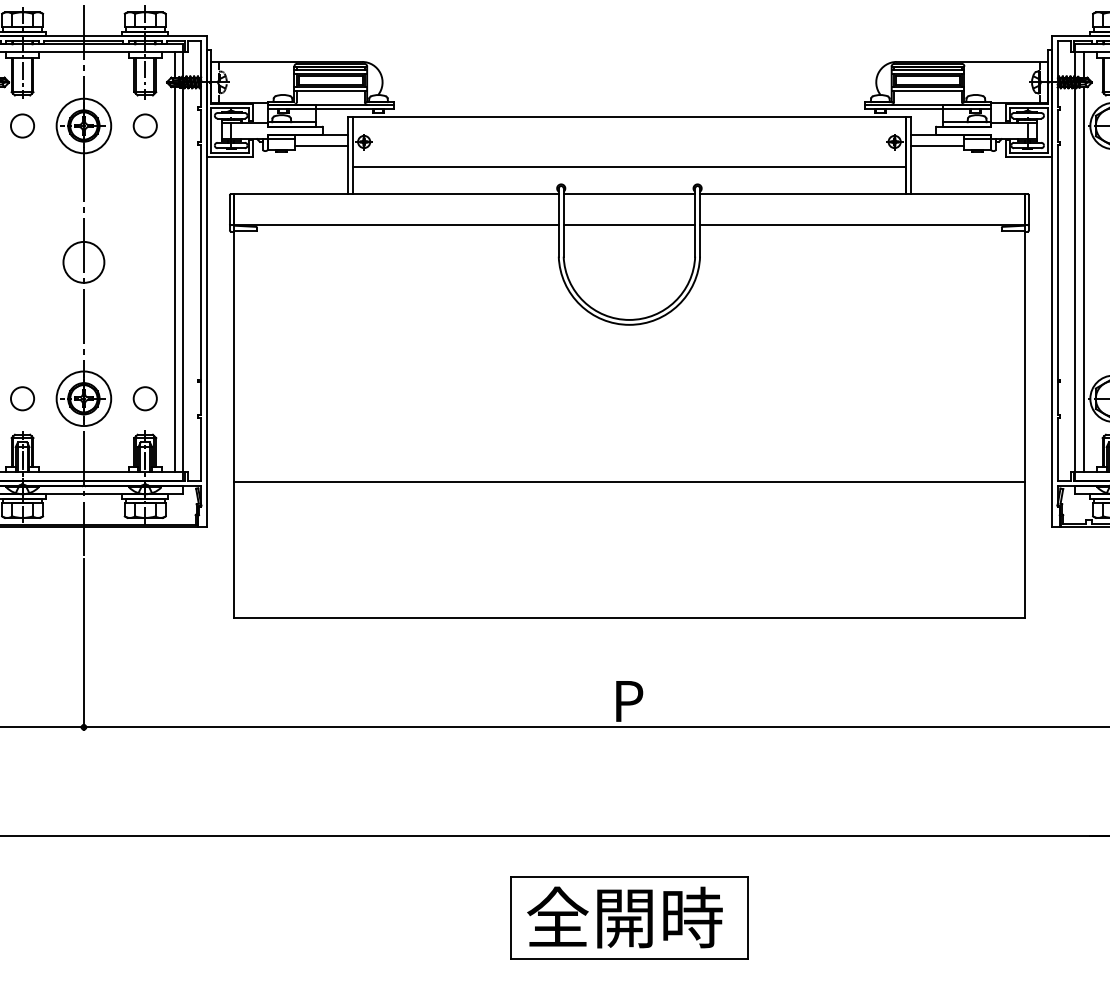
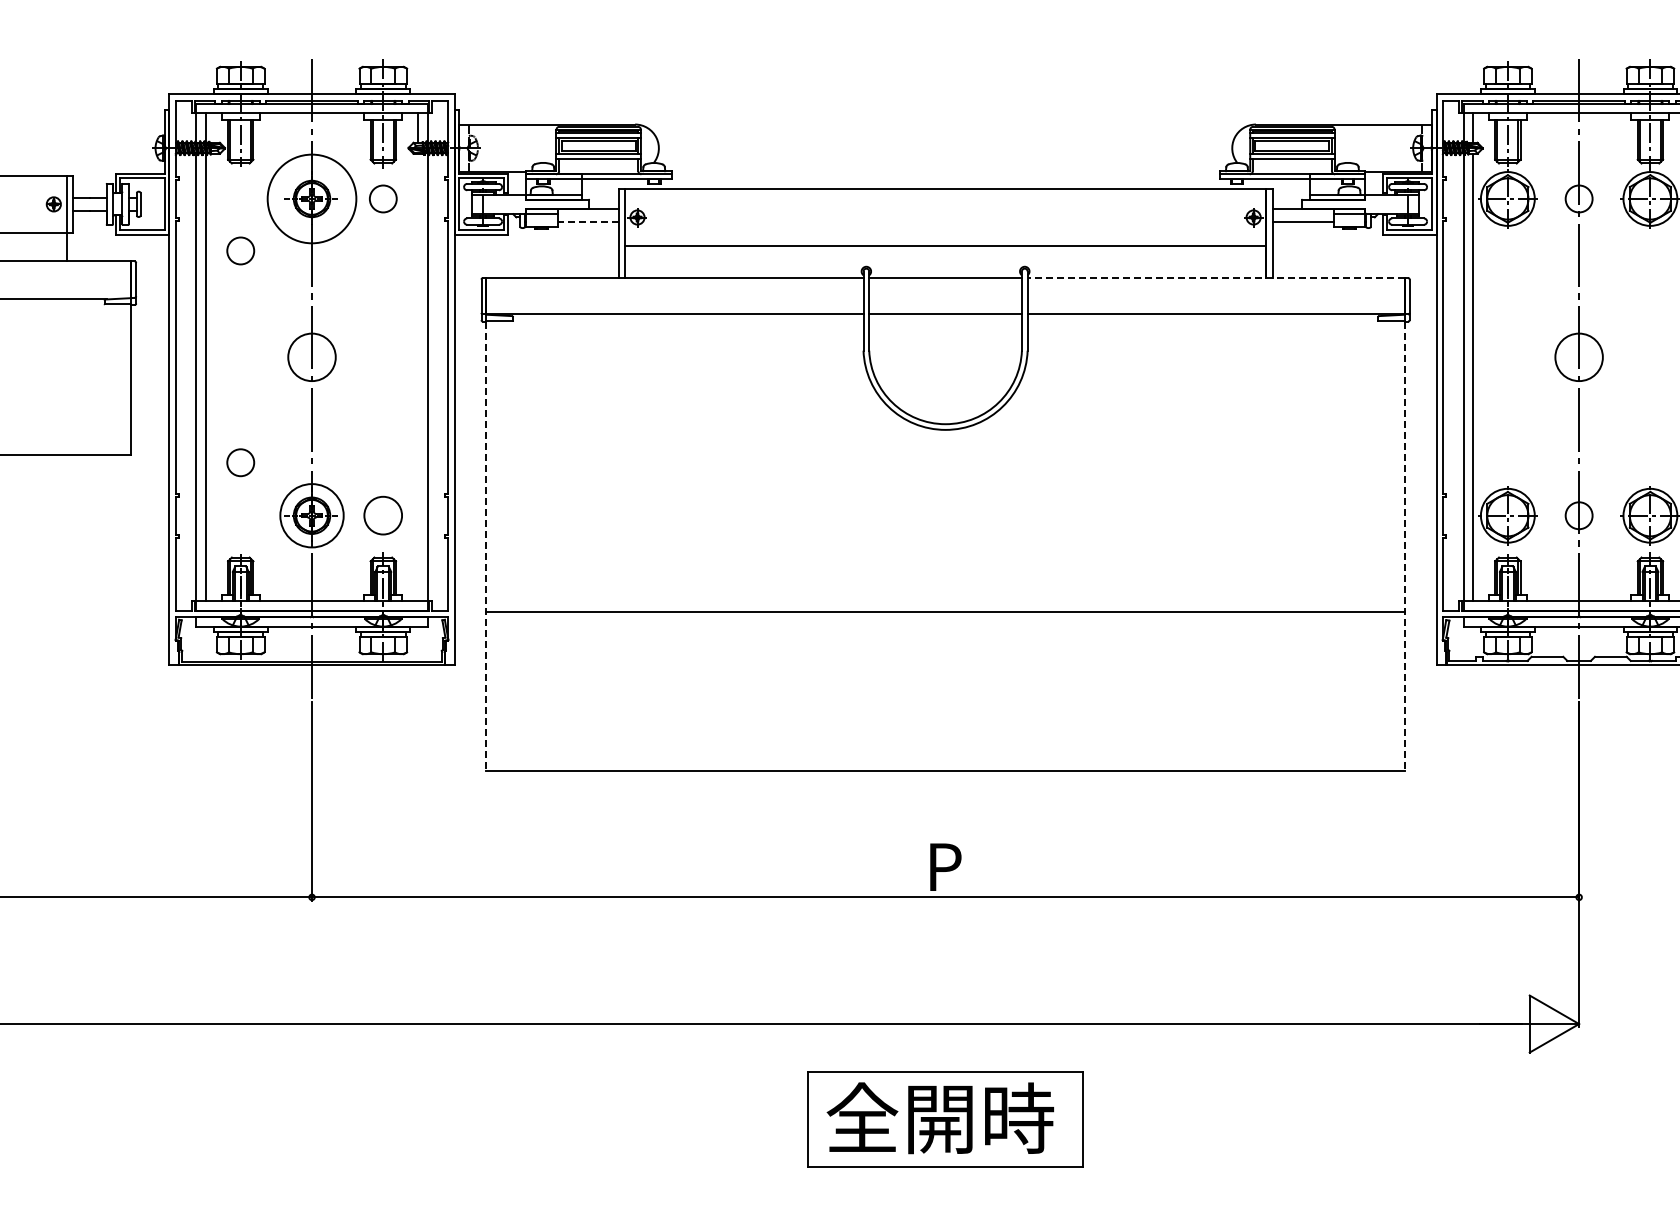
circle: (22, 125) -> (240, 250), moved
circle: (83, 125) -> (311, 198), size x1.4
line: (321, 145) -> (587, 221), solid -> dashed
line: (862, 193) -> (1216, 277), solid -> dashed
line: (175, 279) -> (418, 377), removed
circle: (22, 398) -> (240, 462), moved
circle: (145, 398) -> (383, 515), size x1.4
line: (234, 425) -> (486, 546), solid -> dashed
line: (1024, 425) -> (1404, 546), solid -> dashed

